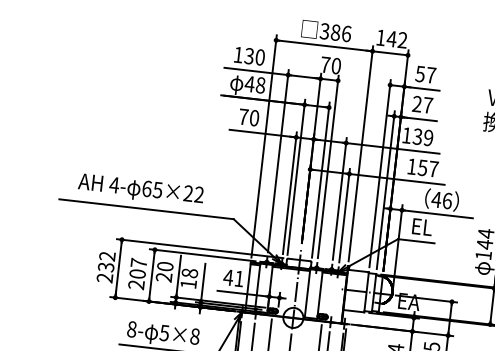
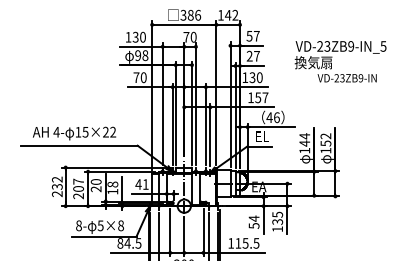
text: (248, 83) -> (137, 55), 48 -> 98
text: (428, 137) -> (259, 77), 139 -> 130
text: (147, 187) -> (78, 131), 65×22 -> 15×22

